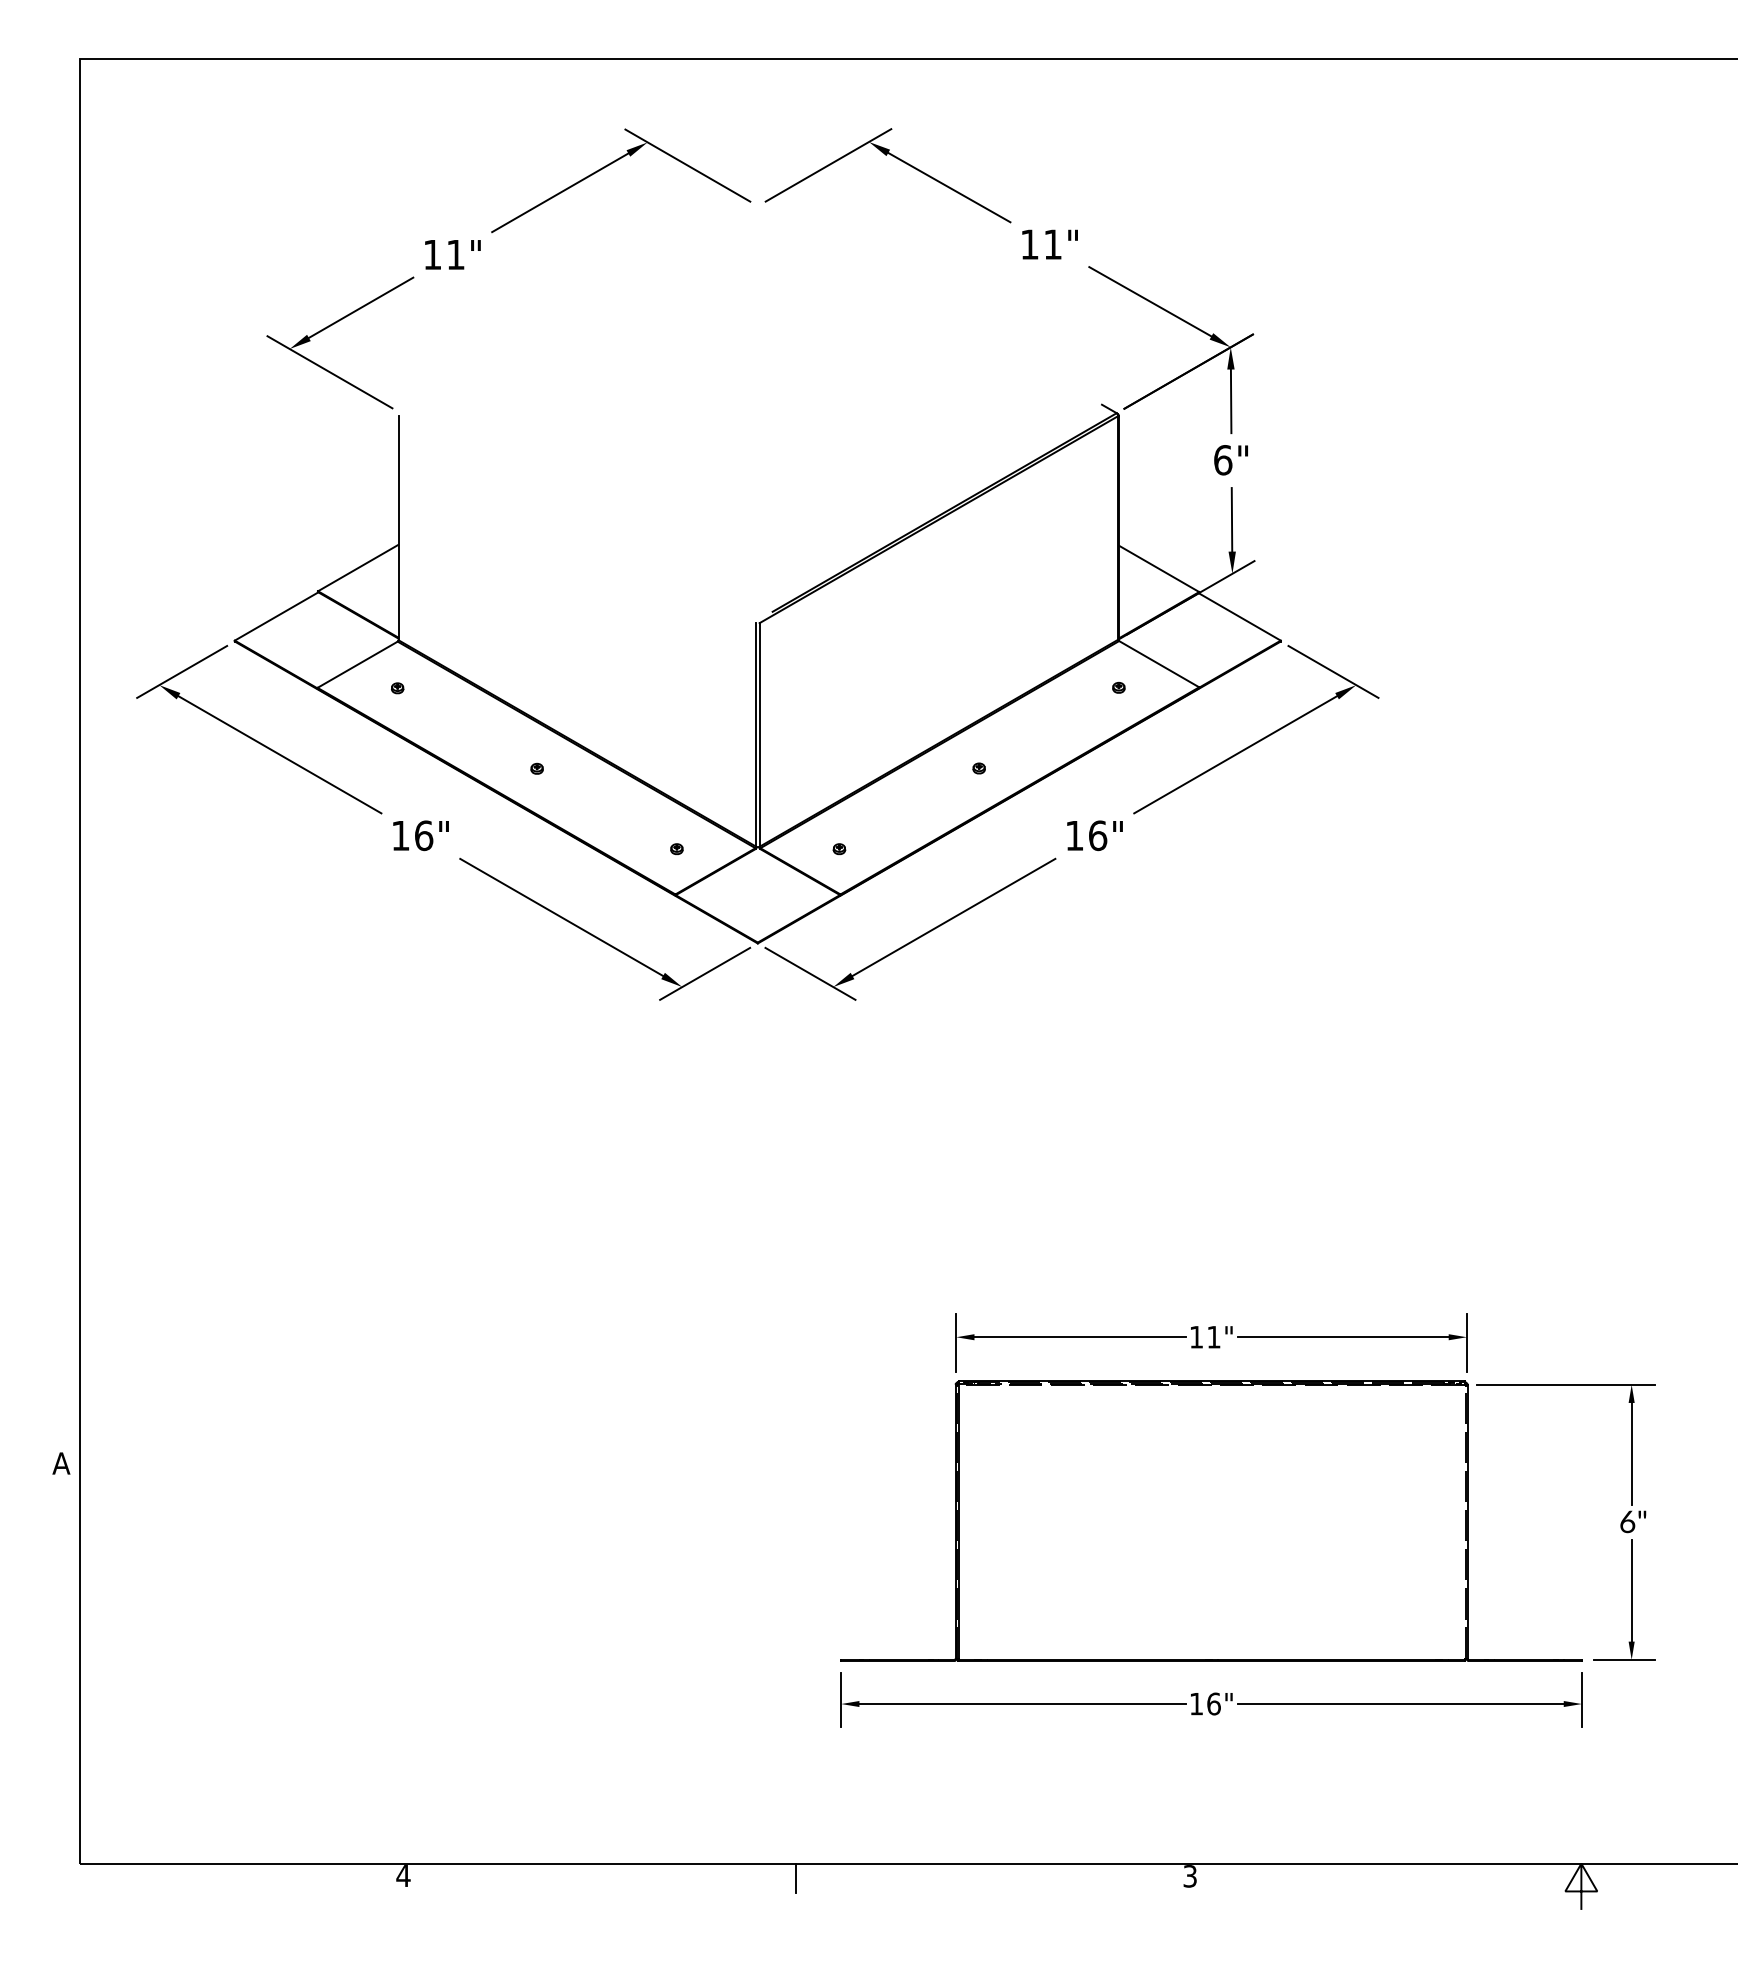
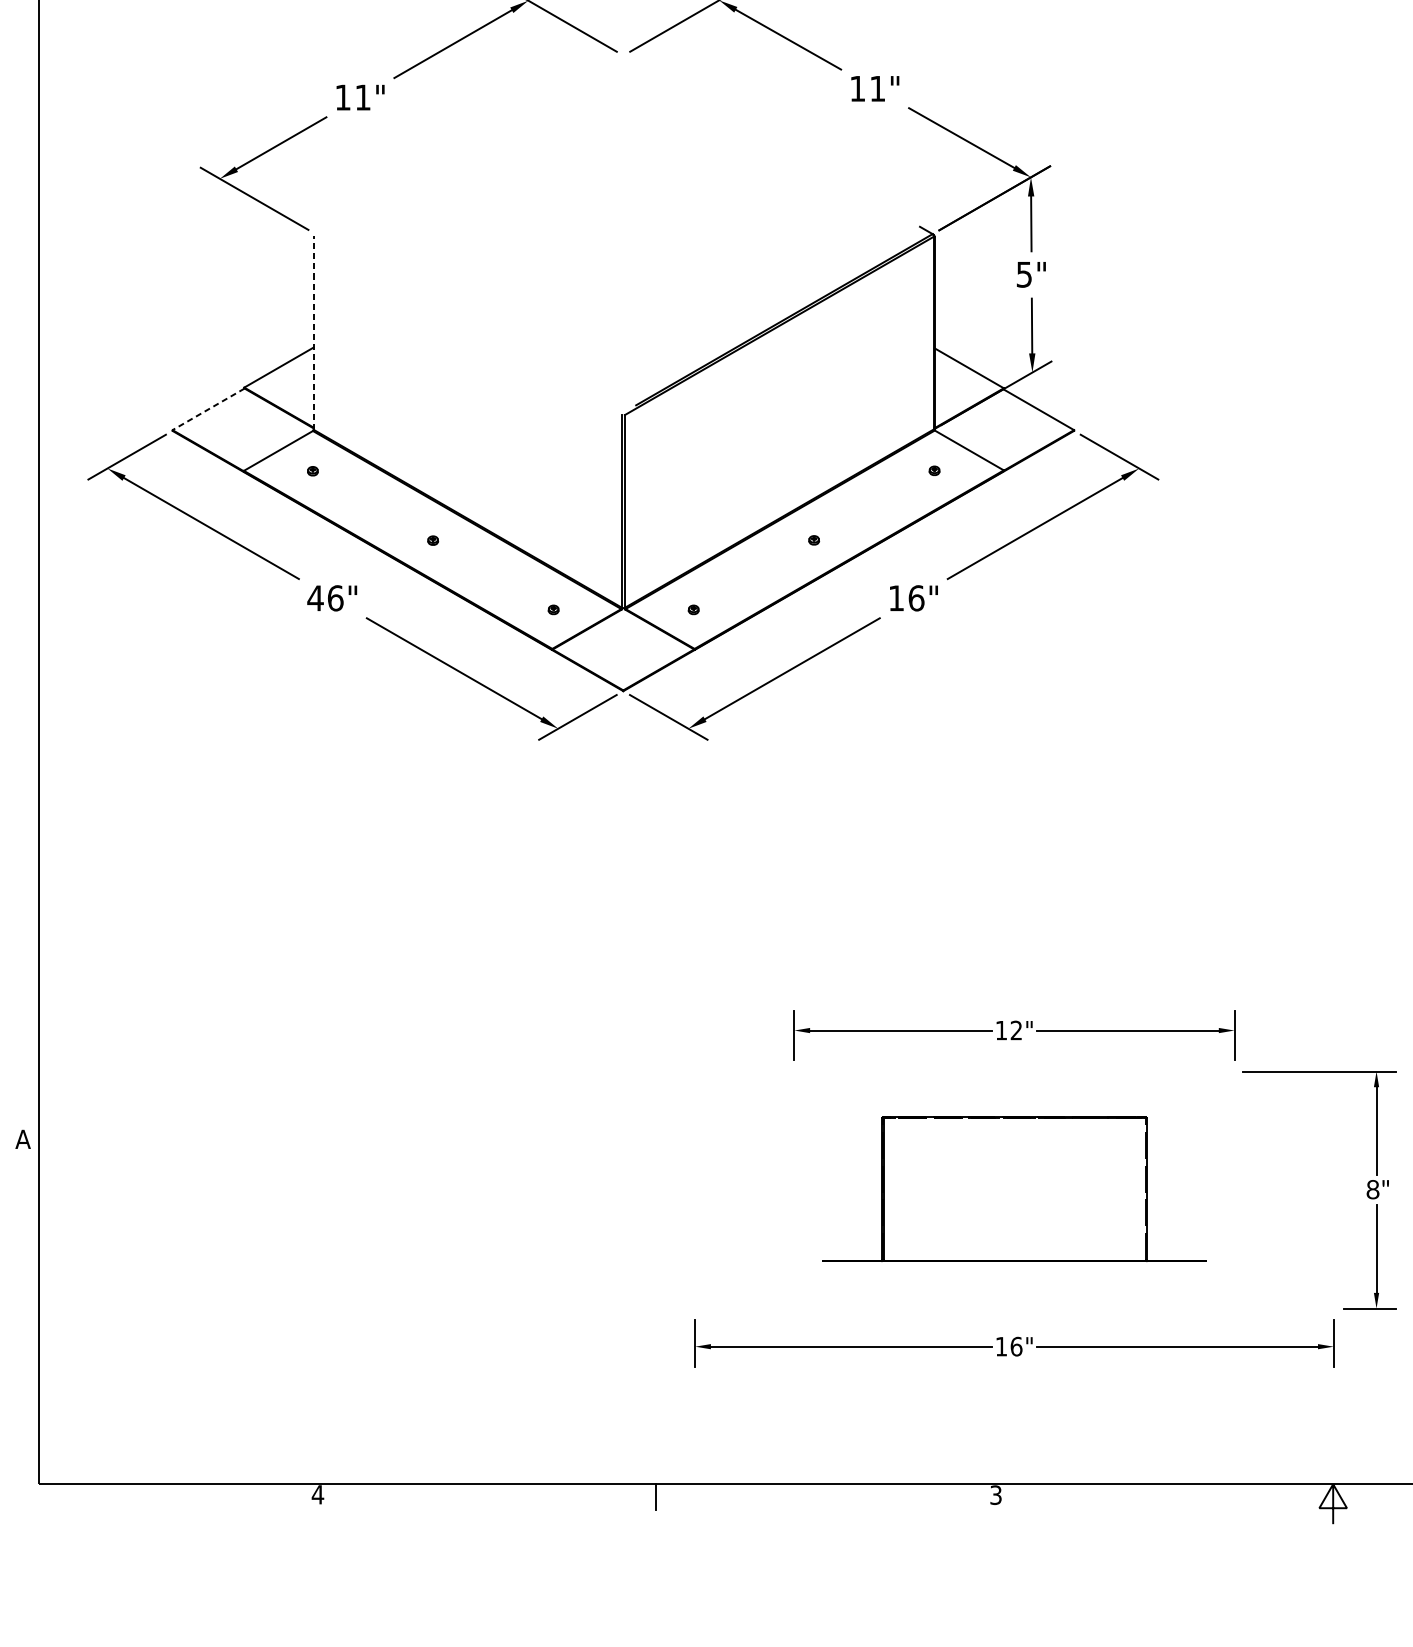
text: (1223, 460) -> (1024, 274), 6" -> 5"
line: (398, 527) -> (313, 332), solid -> dashed
line: (276, 616) -> (208, 409), solid -> dashed
text: (400, 835) -> (315, 598), 16" -> 46"
text: (1213, 1336) -> (1016, 1029), 11" -> 12"
part: (1211, 1520) -> (1014, 1188), size x0.6
text: (1627, 1521) -> (1372, 1189), 6" -> 8"

